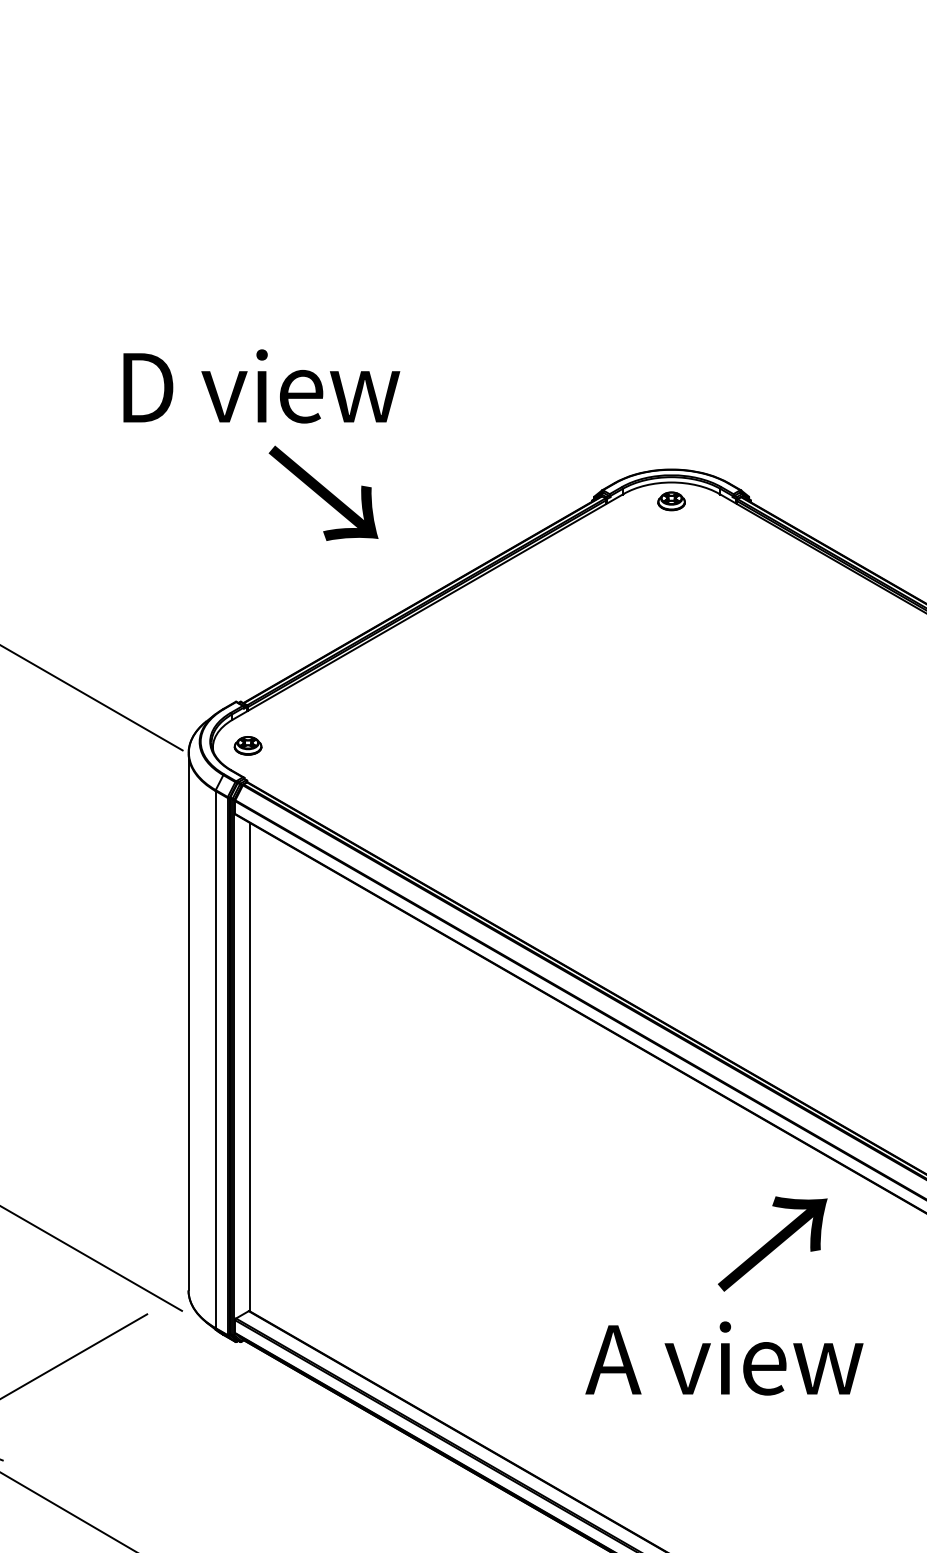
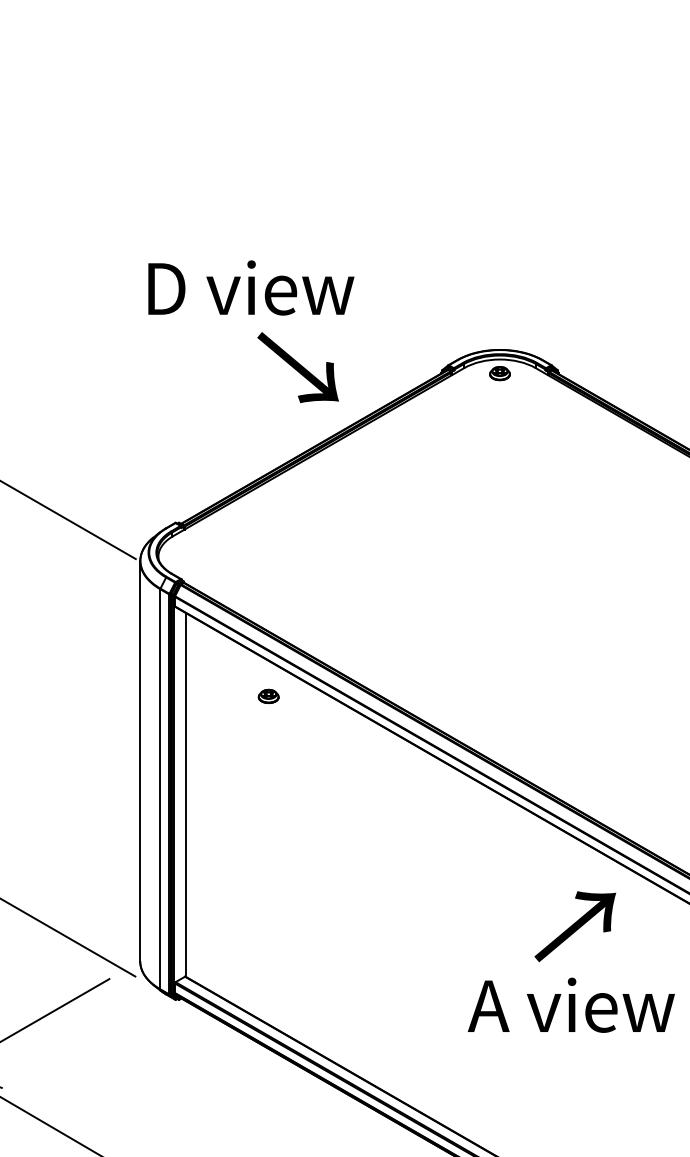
text: (261, 386) -> (251, 288), moved
text: (323, 492) -> (298, 366), moved
part: (247, 745) -> (268, 696), moved
text: (724, 1358) -> (571, 1005), moved

